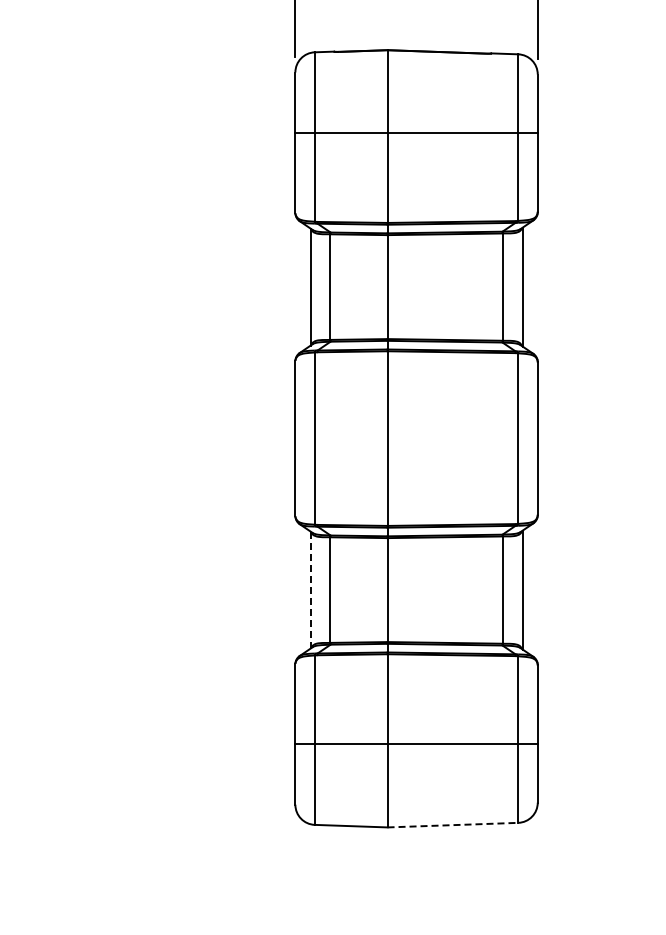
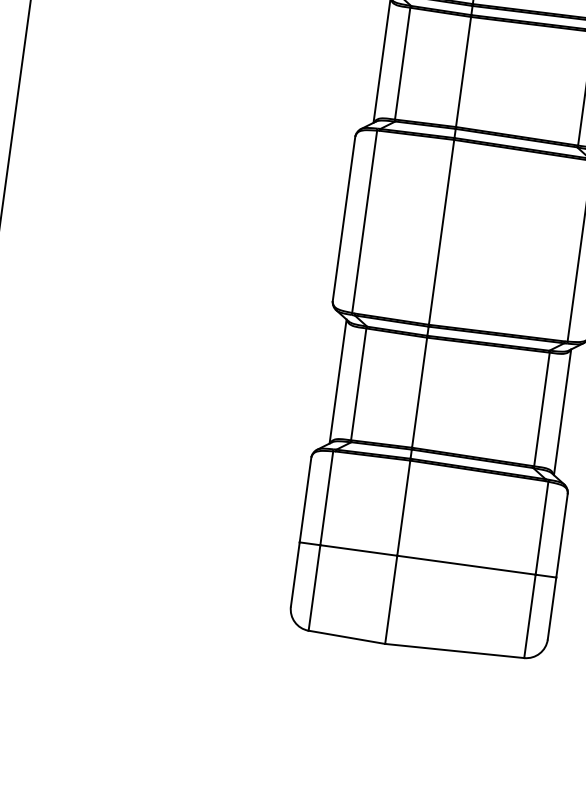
line: (310, 590) -> (337, 381), dashed -> solid
line: (453, 825) -> (455, 651), dashed -> solid

